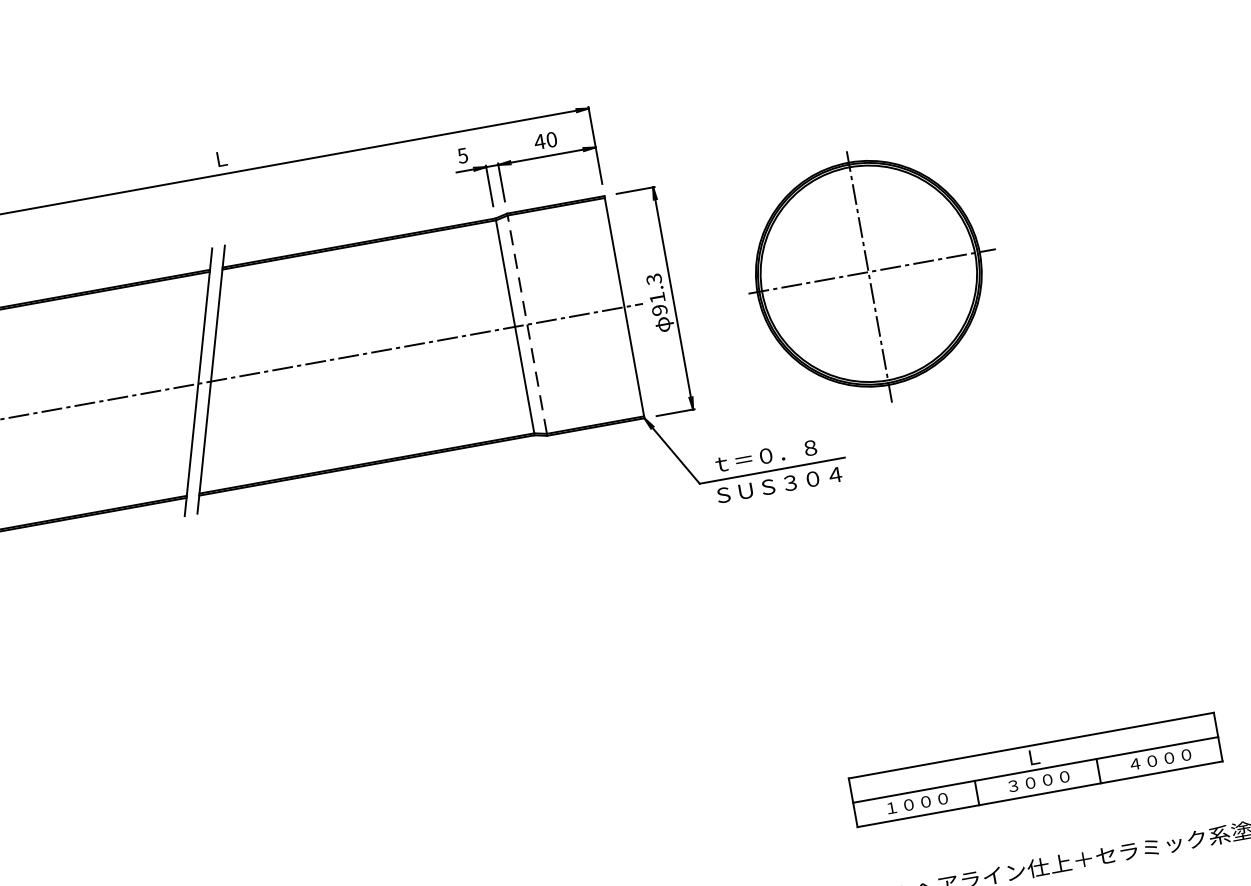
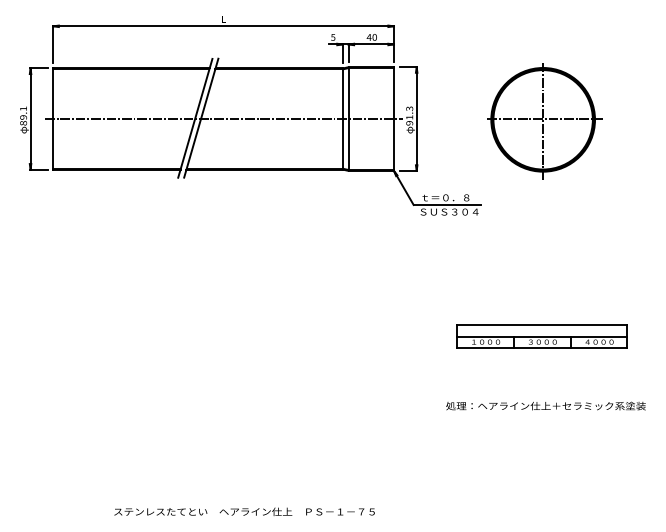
part: (872, 276) -> (544, 121), moved
line: (527, 325) -> (348, 119), dashed -> solid
part: (1034, 769) -> (541, 336), moved

